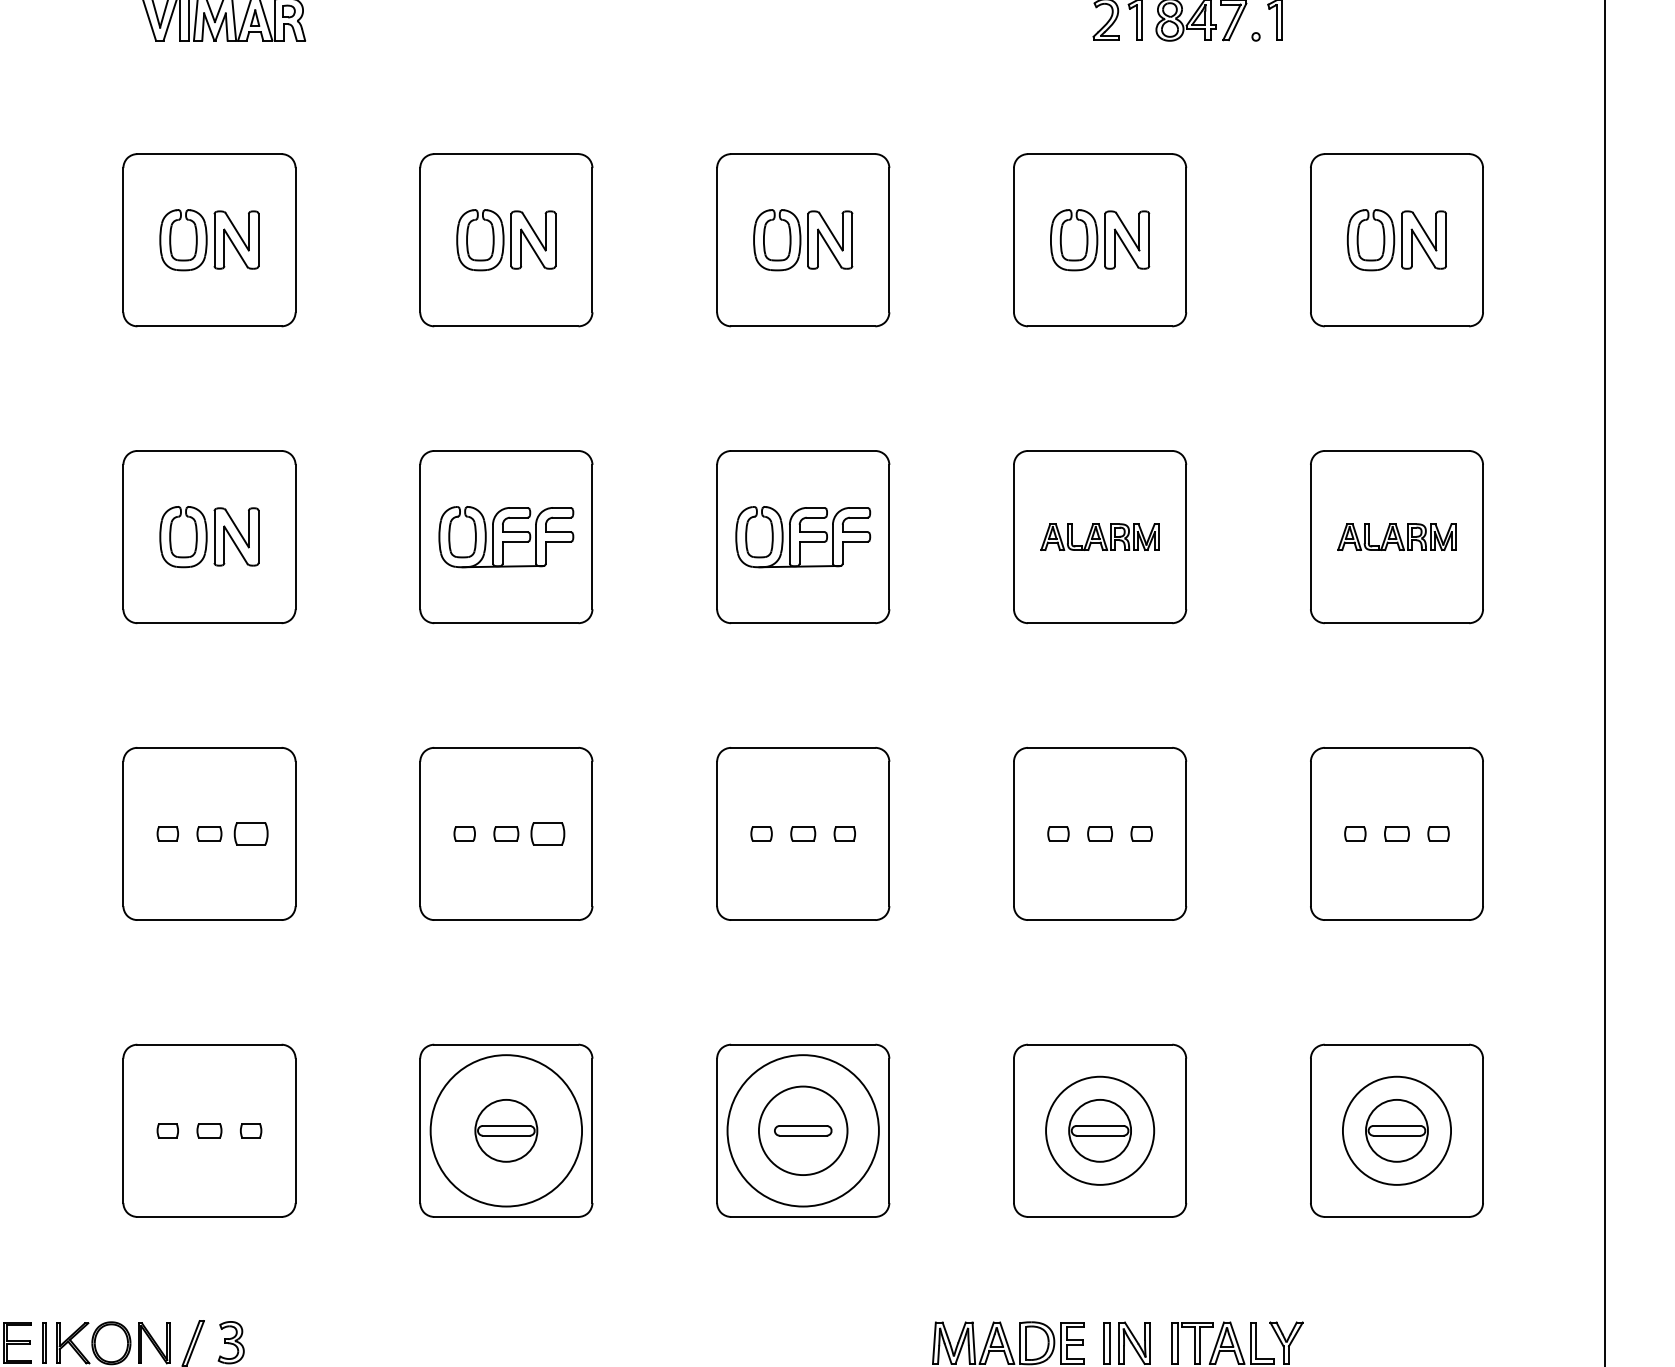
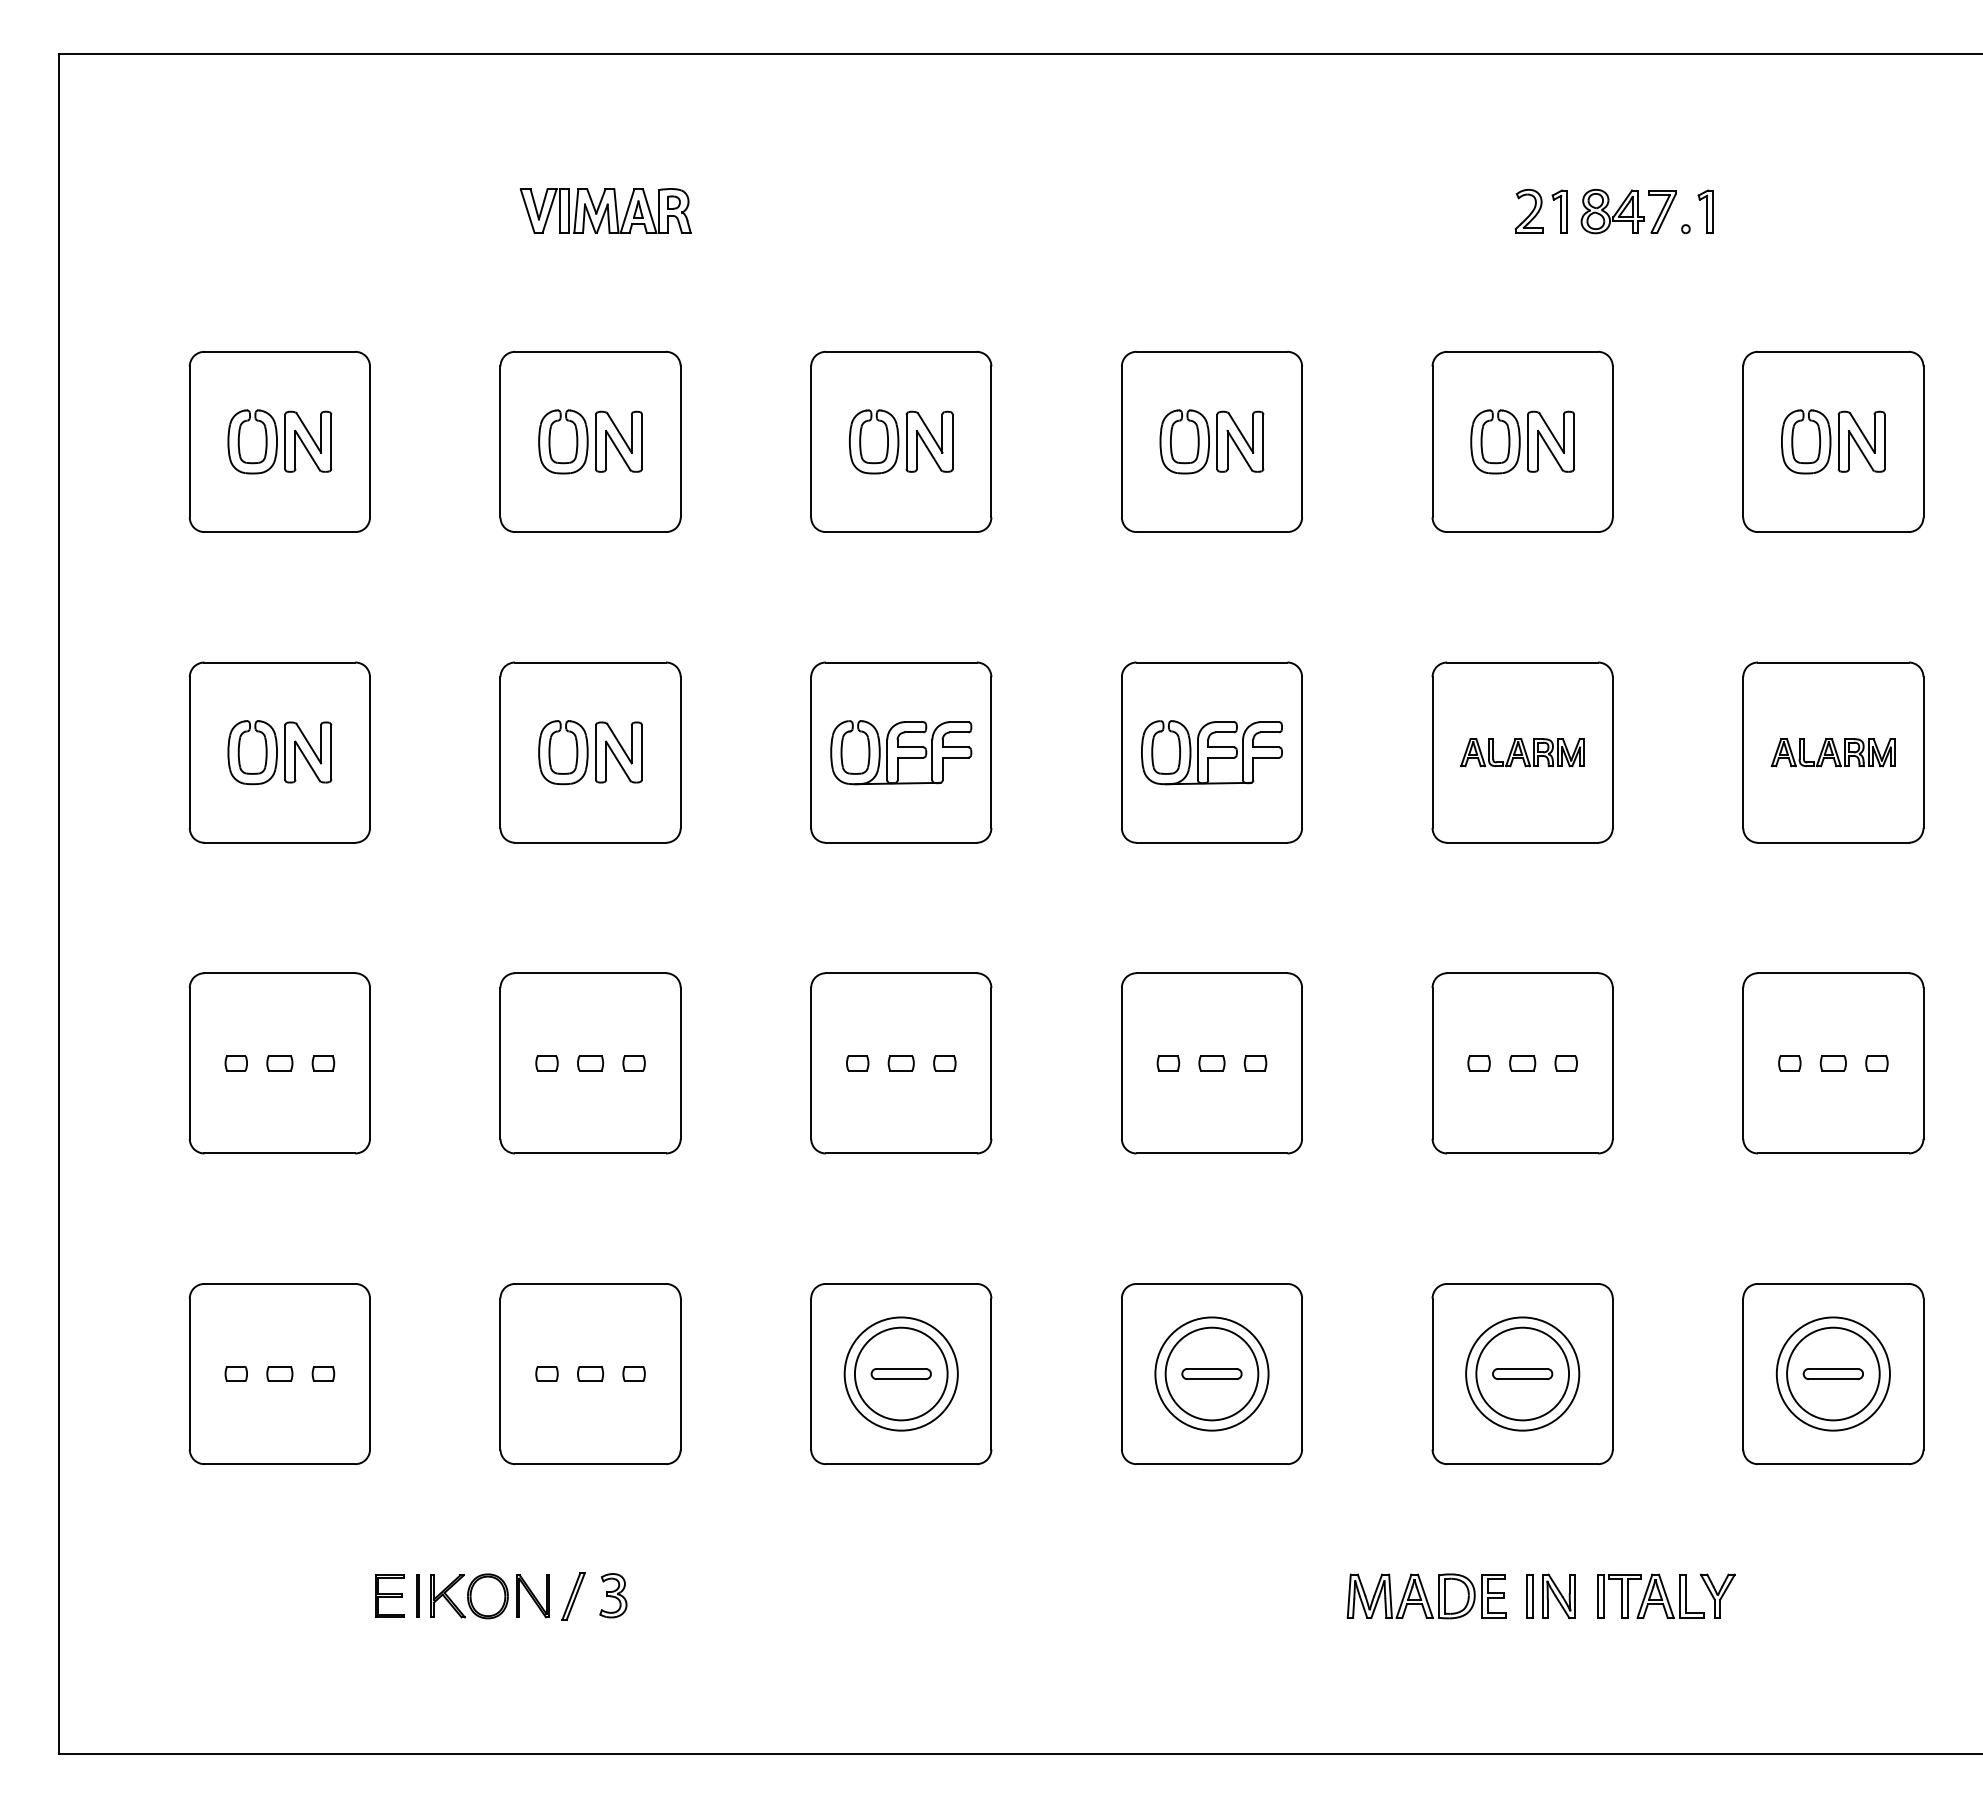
part: (250, 834) -> (633, 1063), size x0.62
part: (547, 834) -> (944, 1063), size x0.62
circle: (505, 1130) -> (900, 1373), size x0.71
circle: (505, 1130) -> (900, 1373), size x1.43
circle: (802, 1130) -> (1211, 1373), size x0.71
circle: (1099, 1130) -> (1522, 1373), size x1.43
circle: (1397, 1130) -> (1833, 1373), size x1.43

